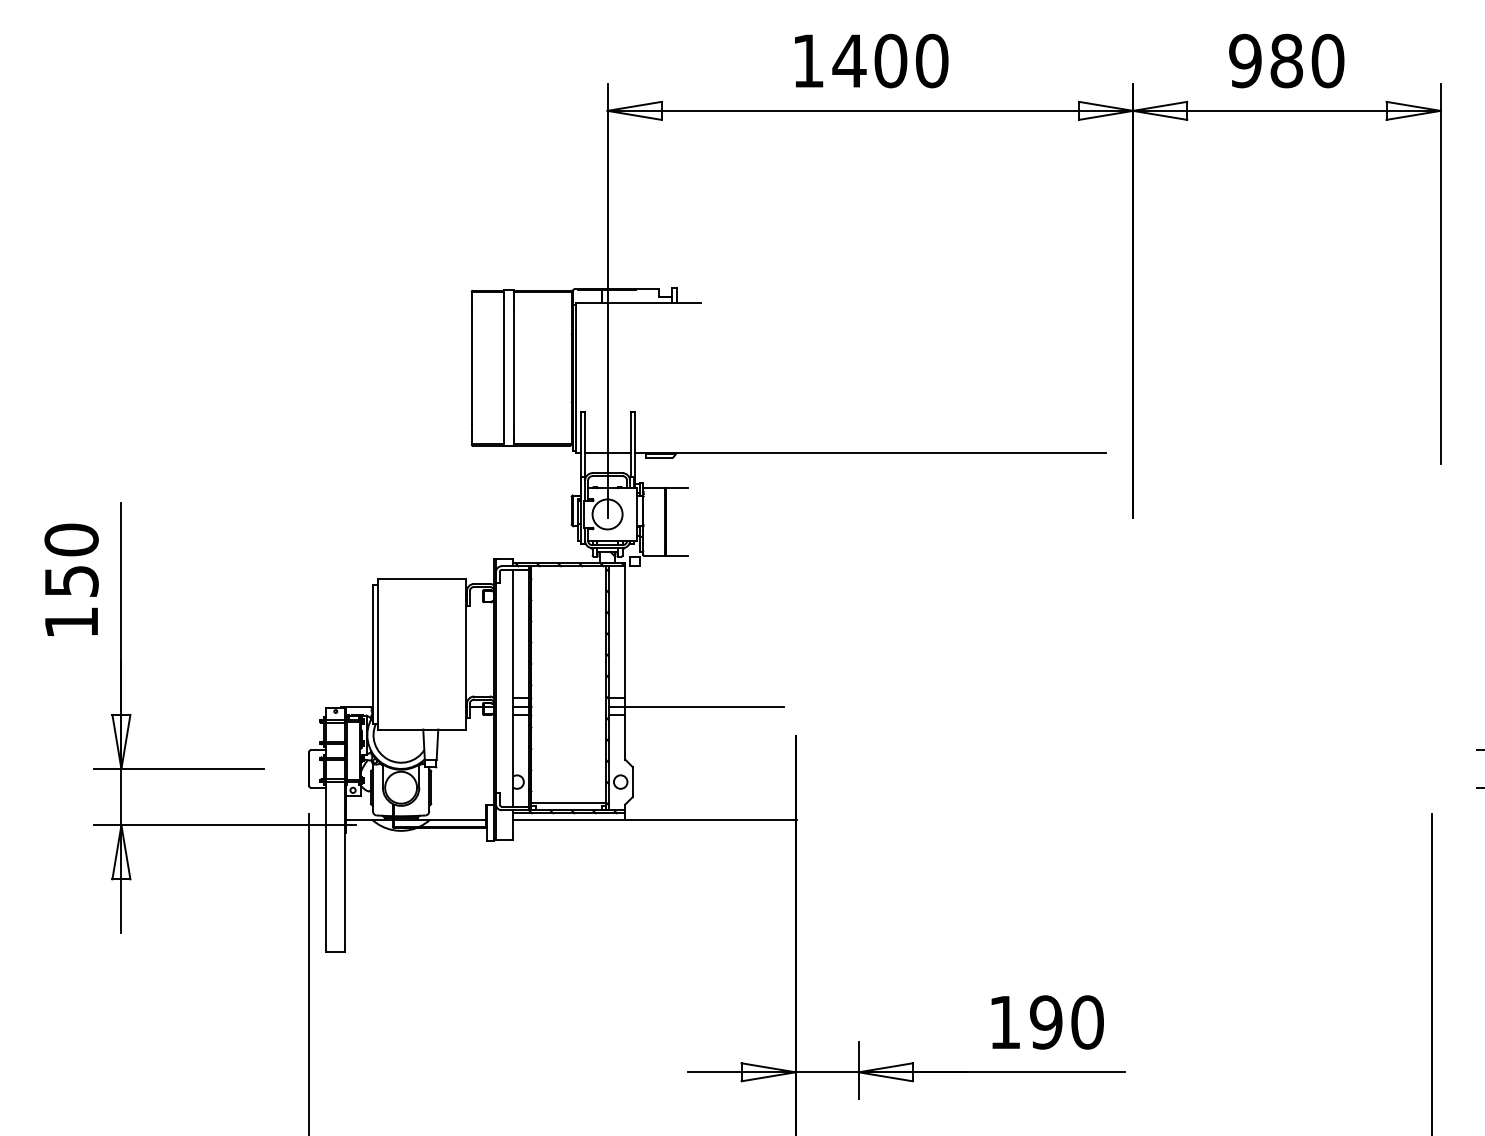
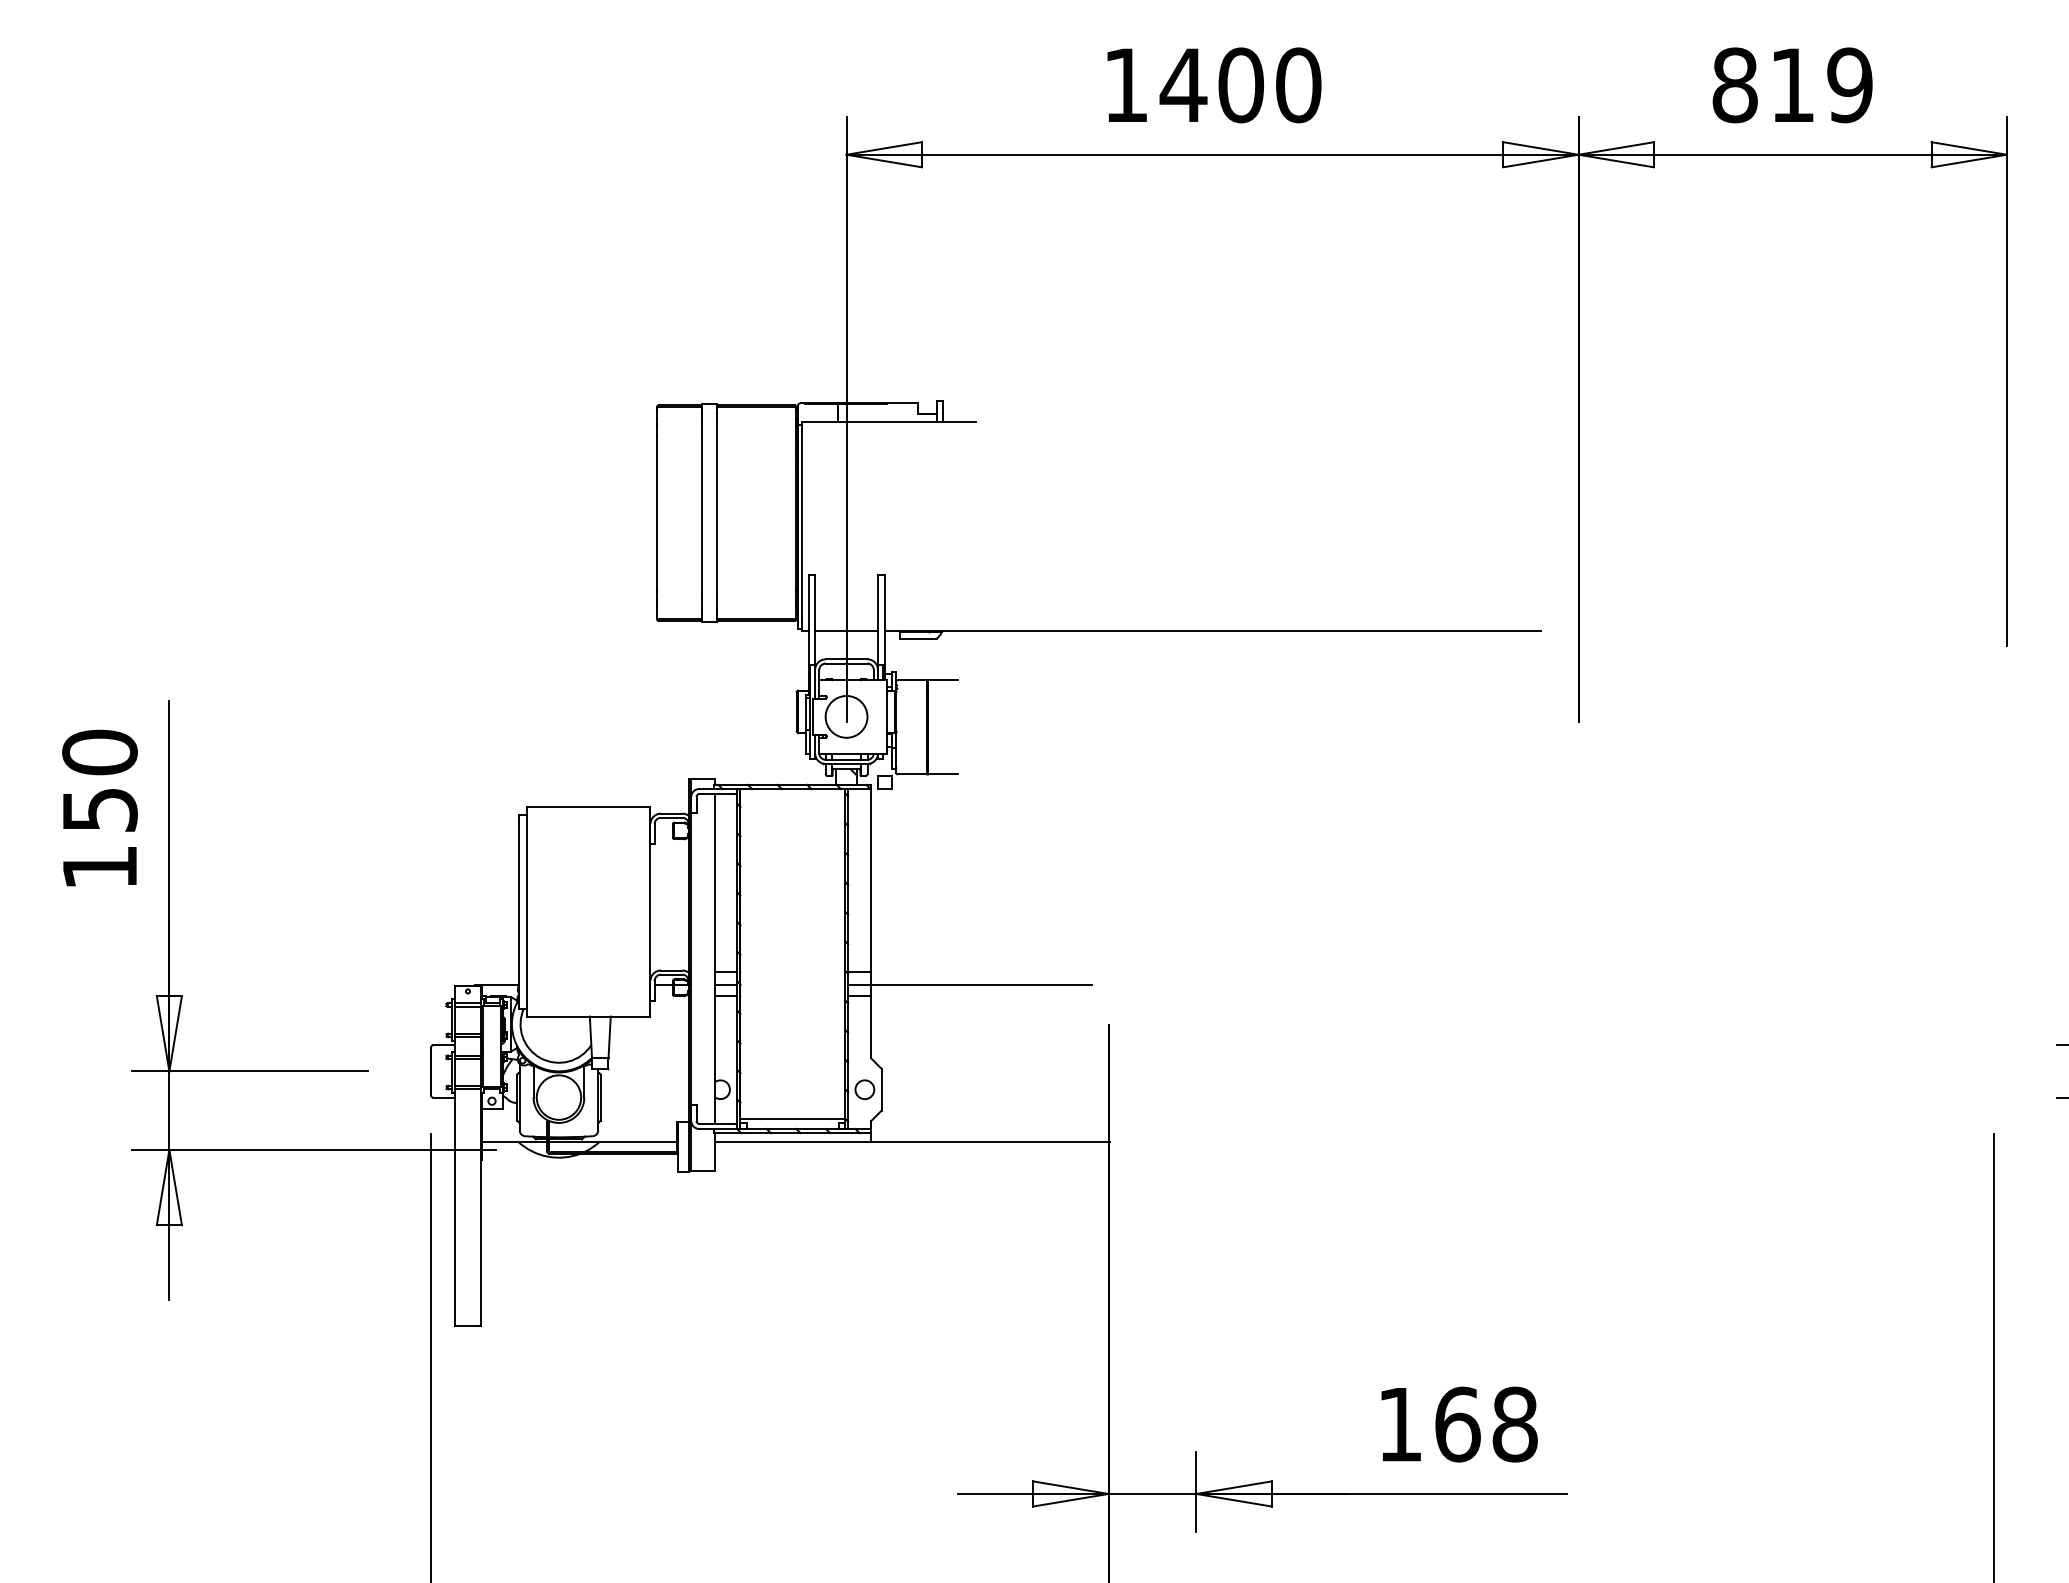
text: (1286, 61) -> (1792, 85), 980 -> 819
text: (1066, 1022) -> (1485, 1424), 190 -> 168

